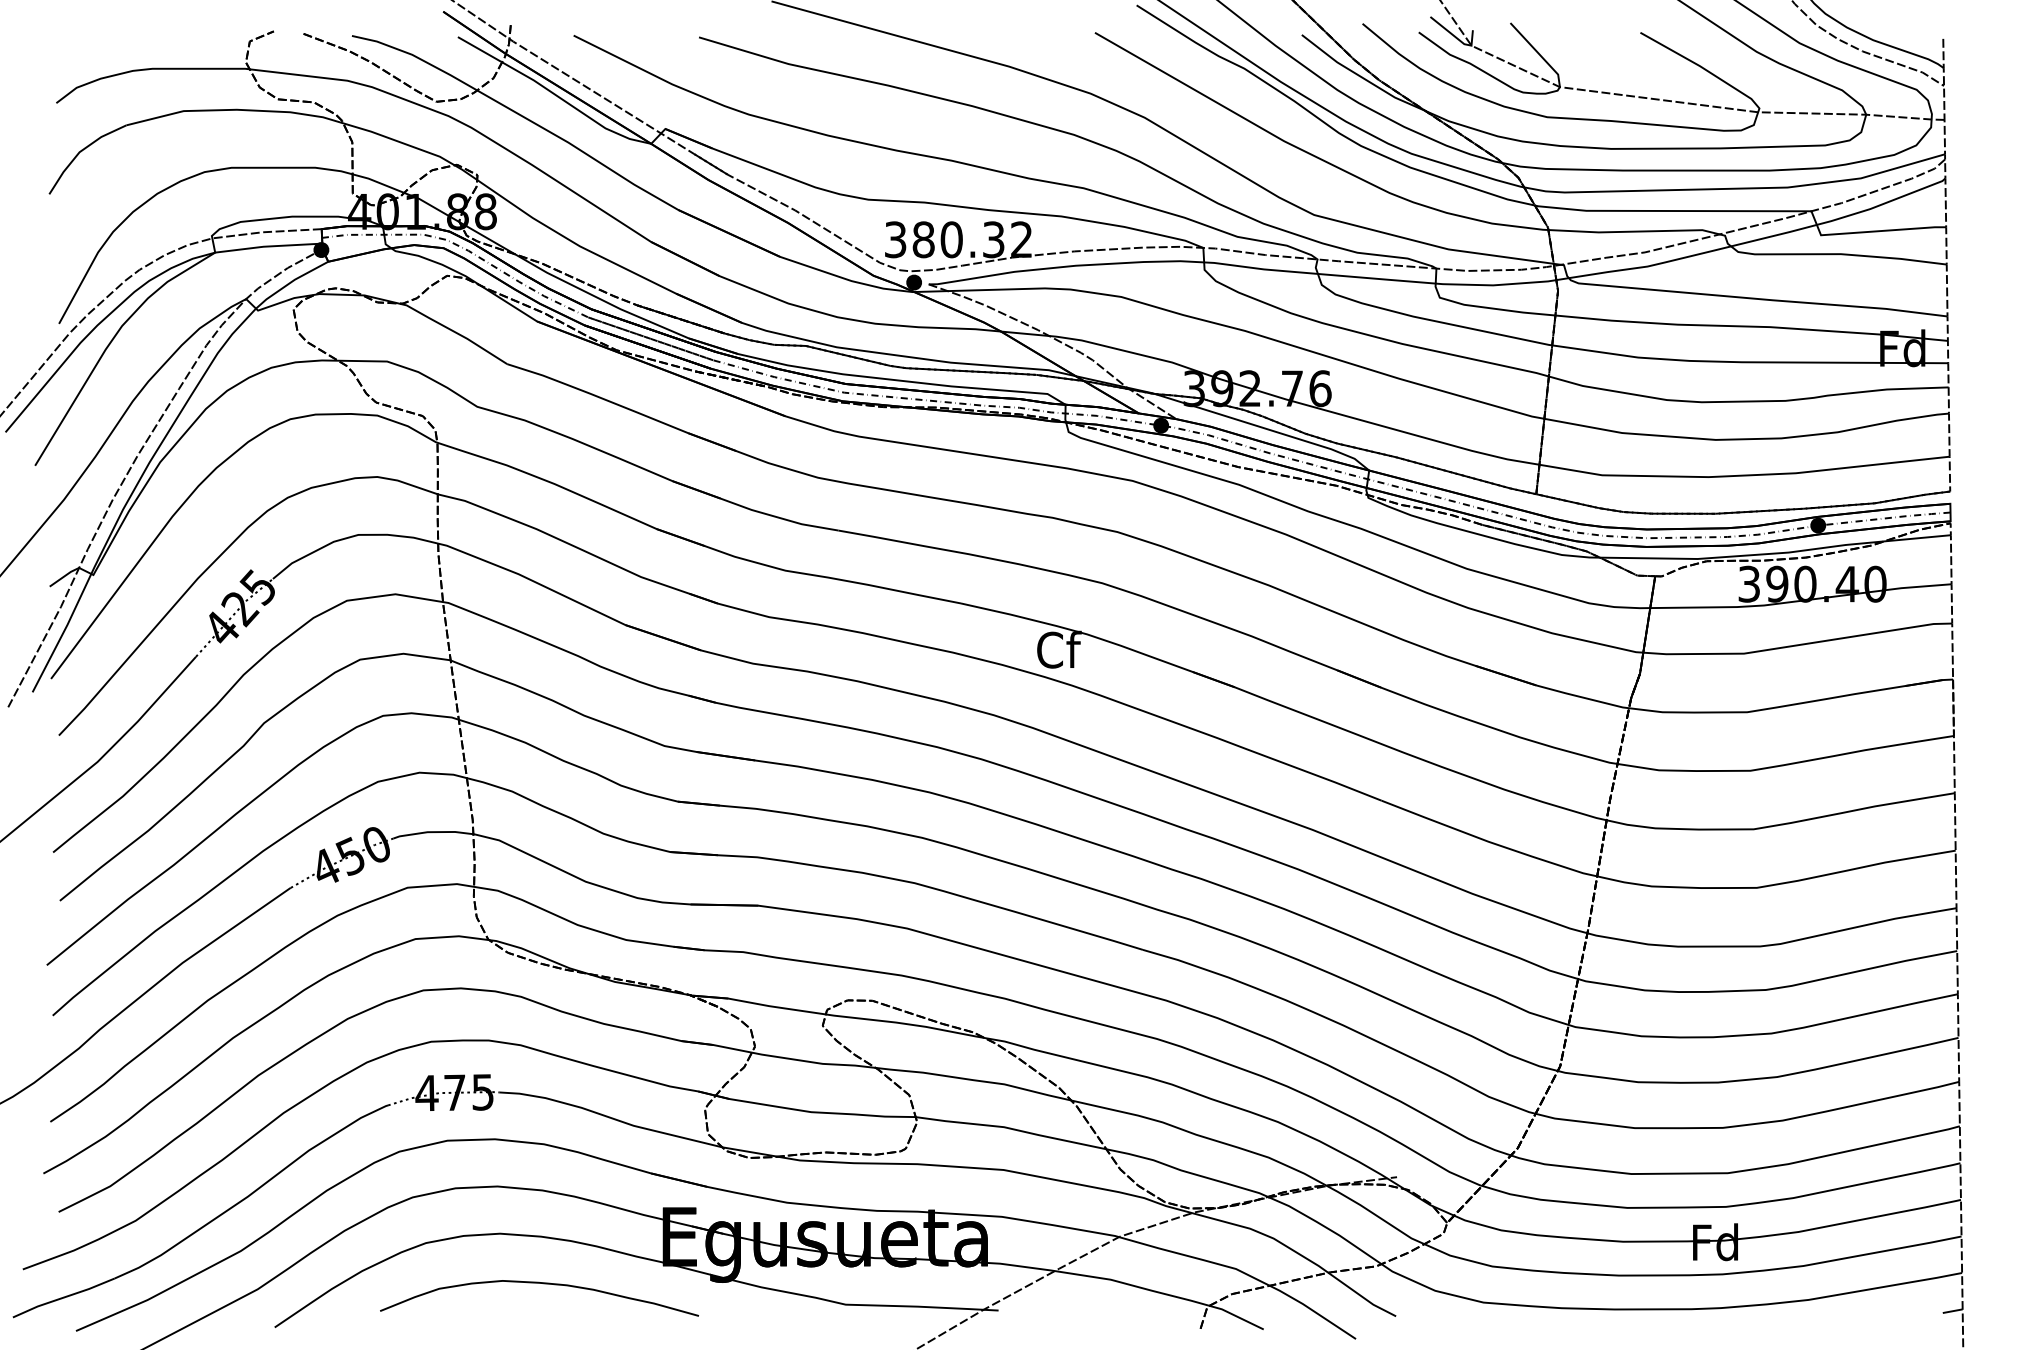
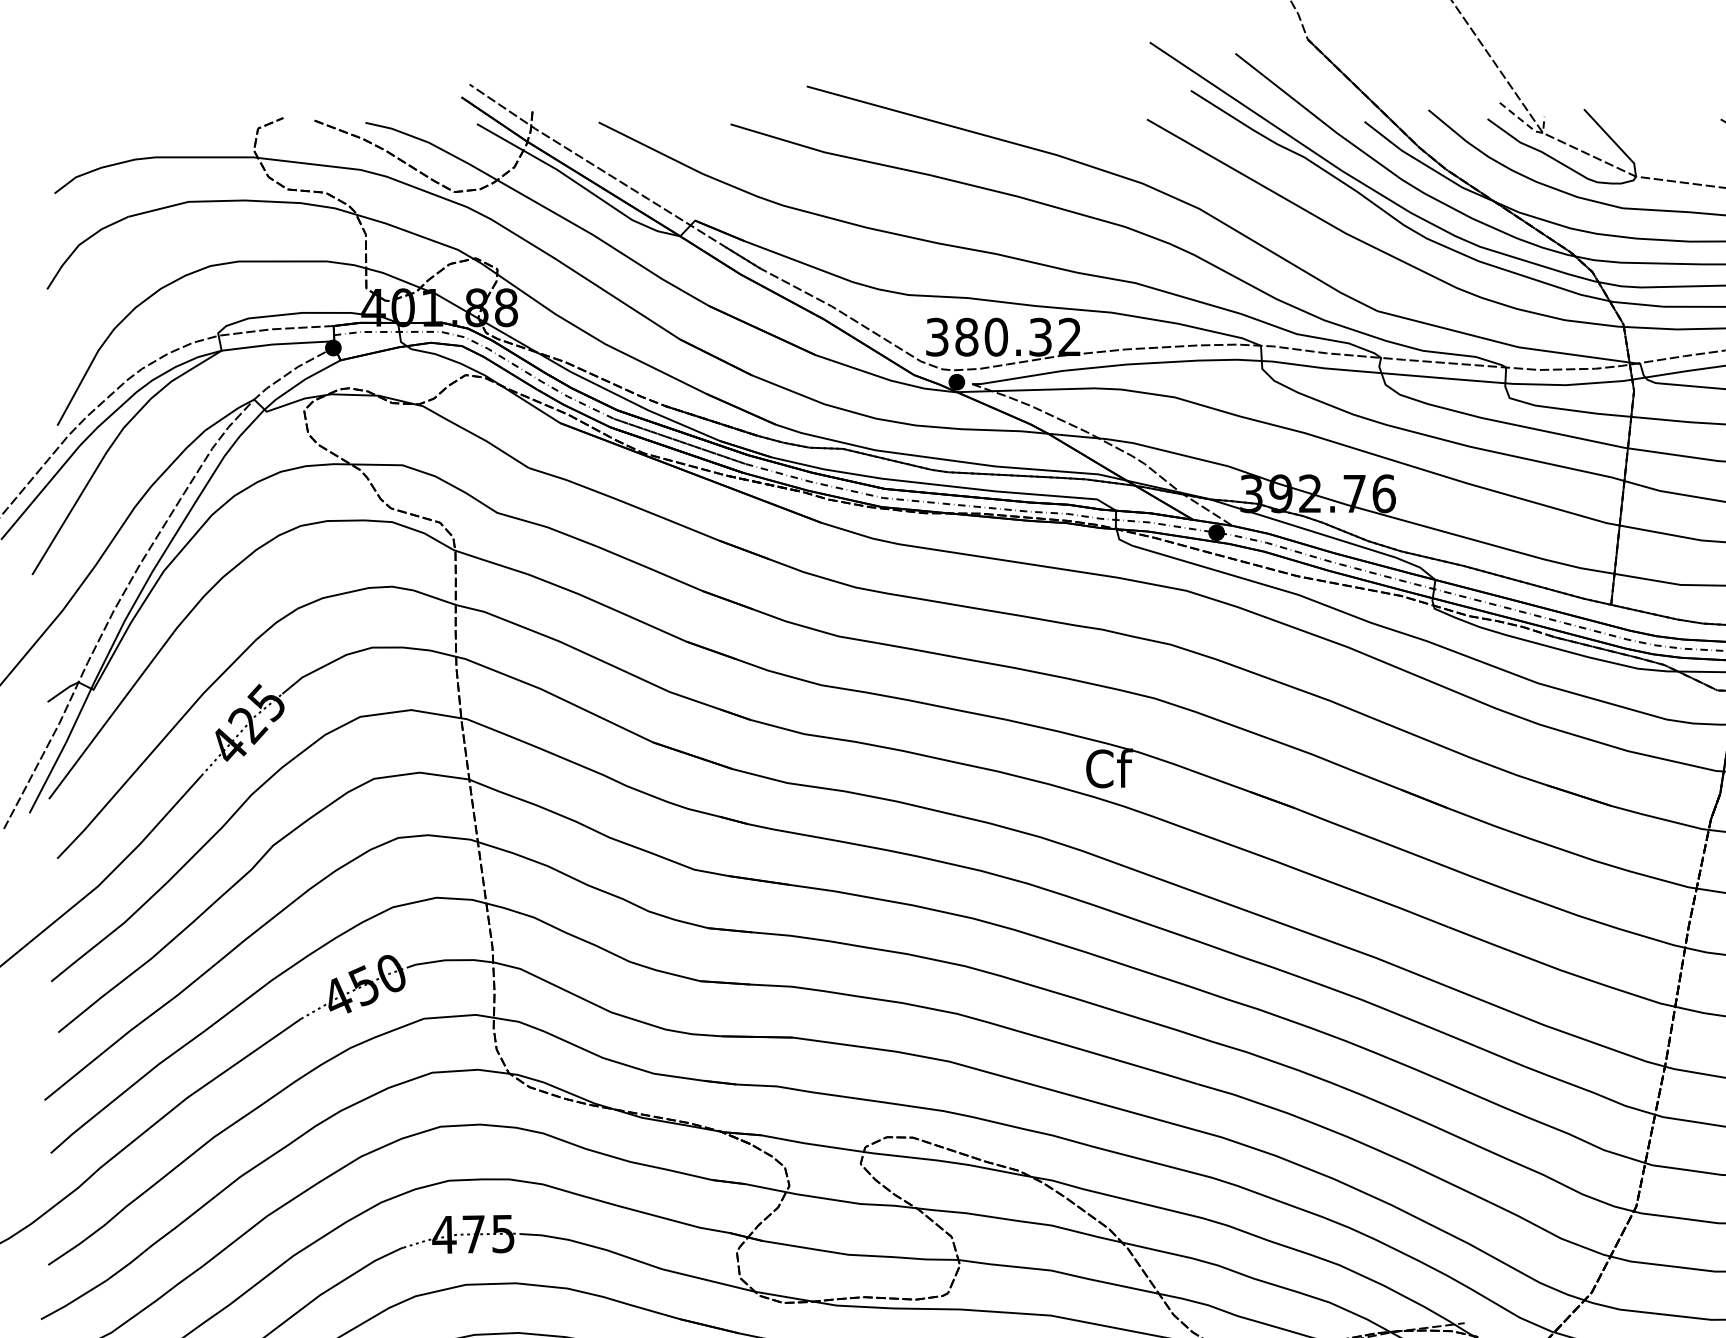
line: (1457, 38) -> (1528, 125), solid -> dashed

